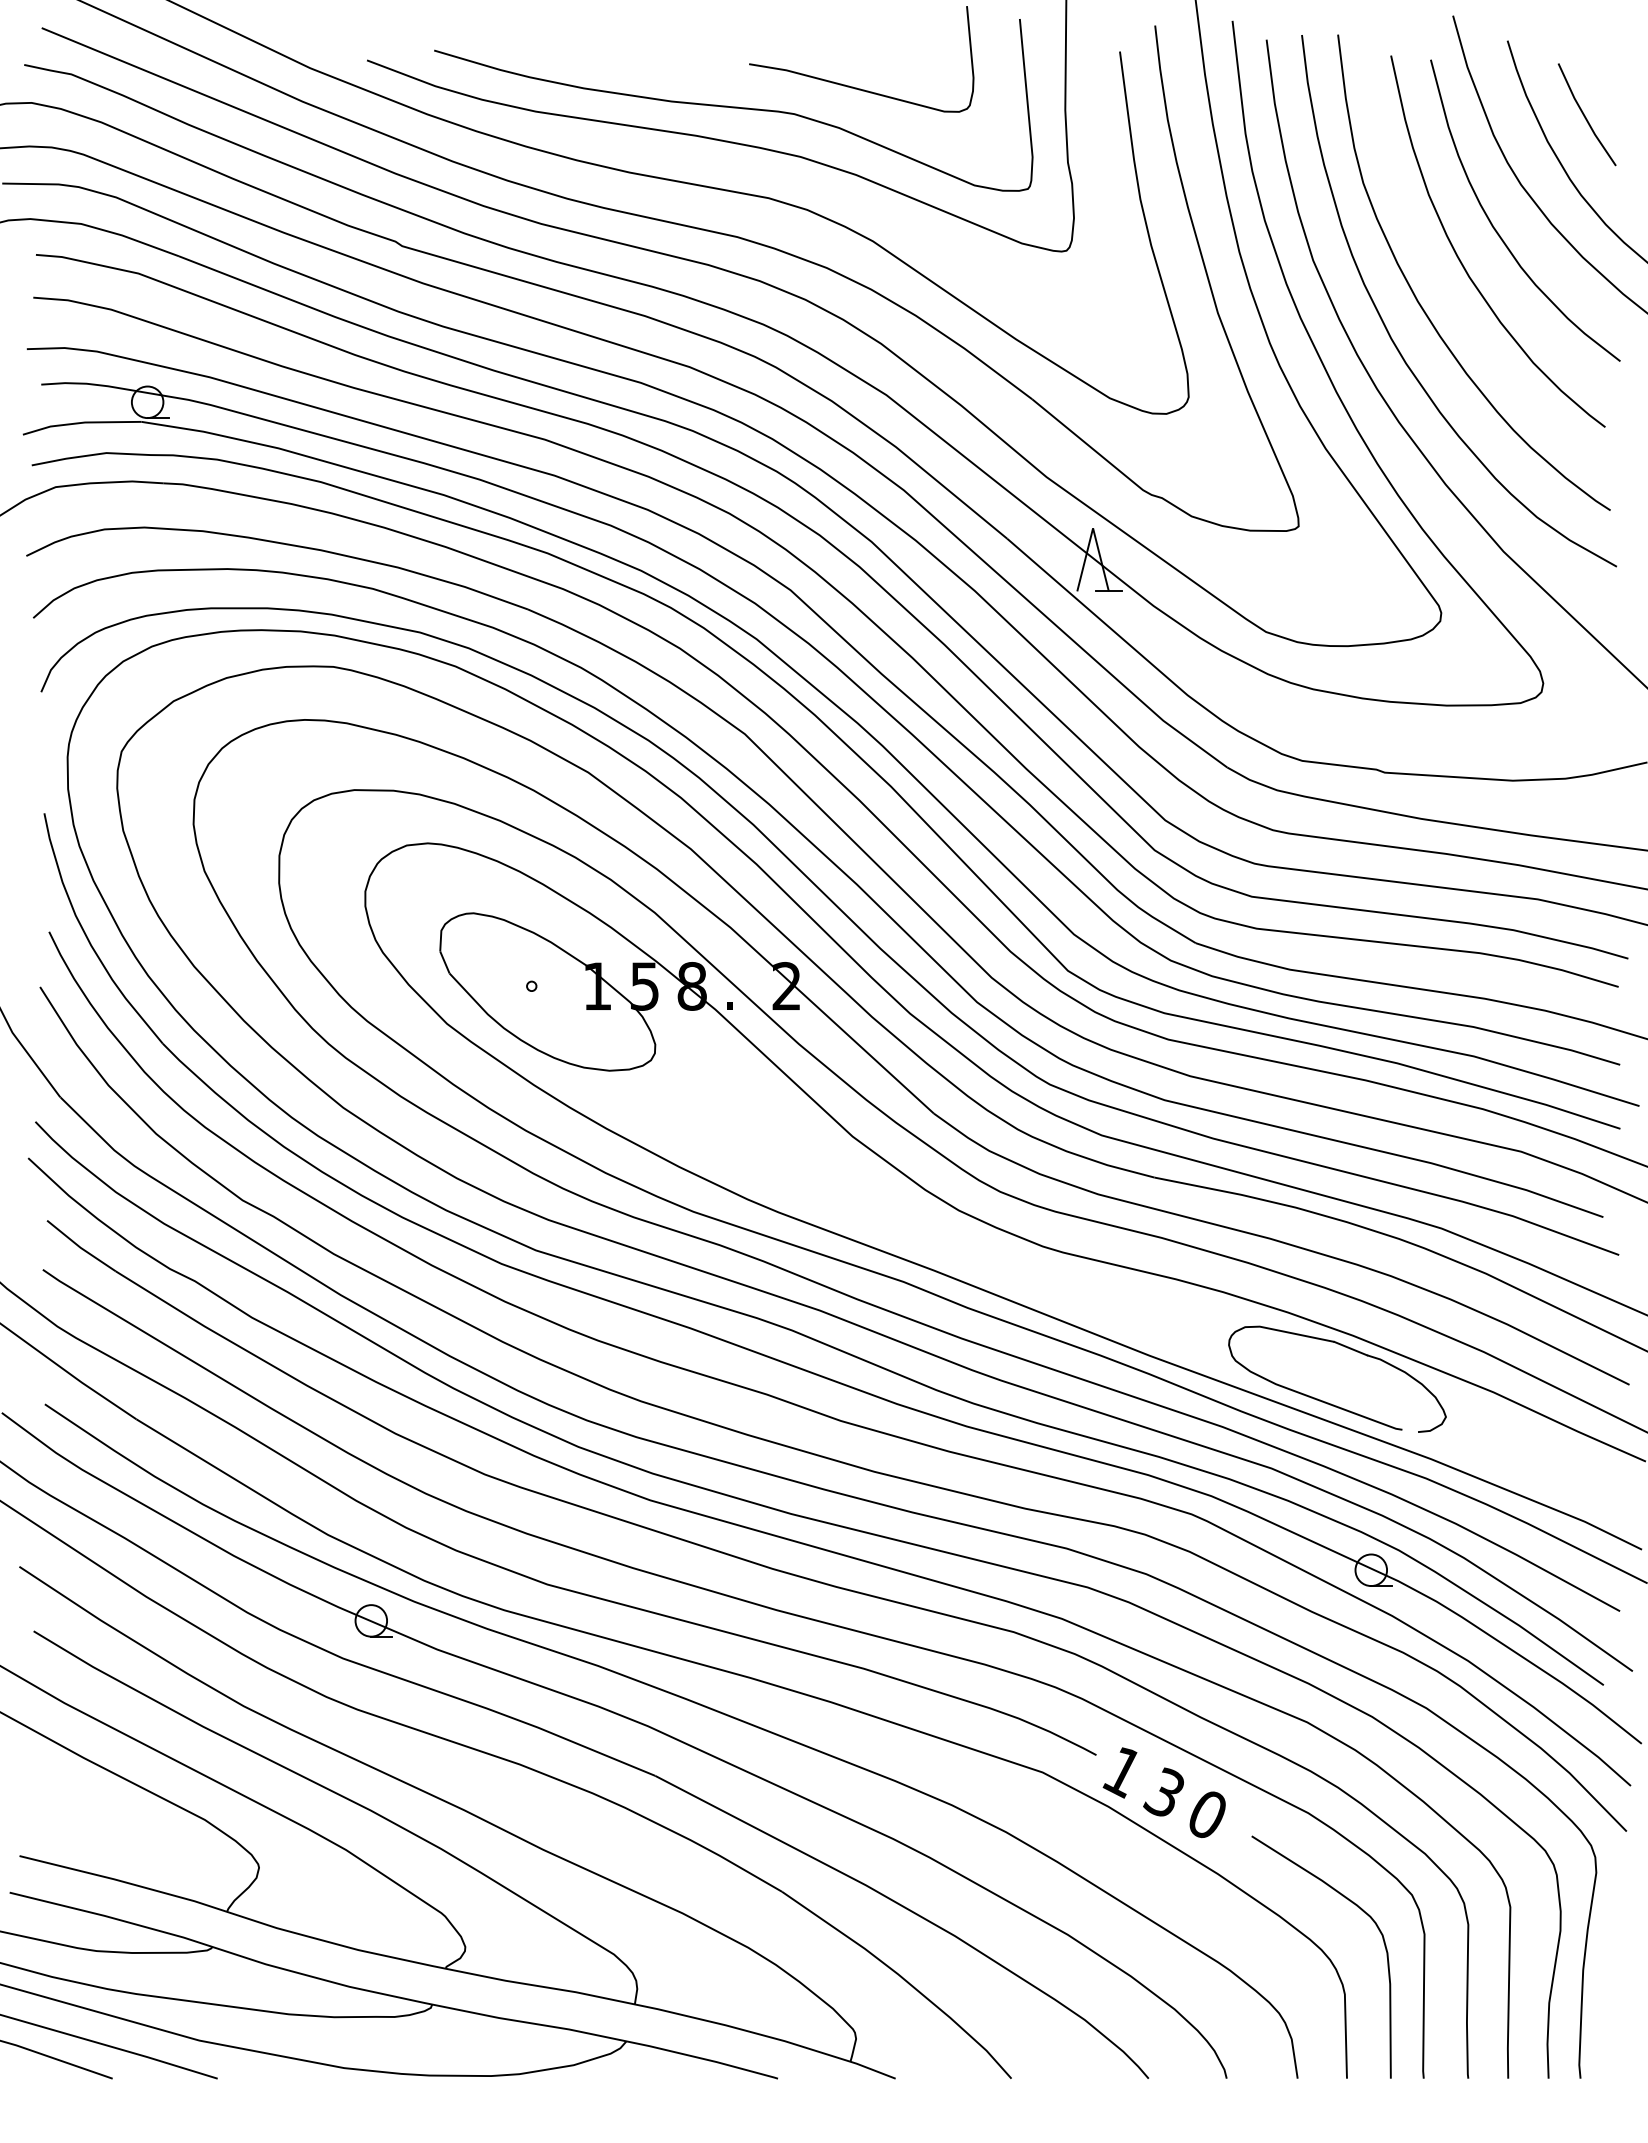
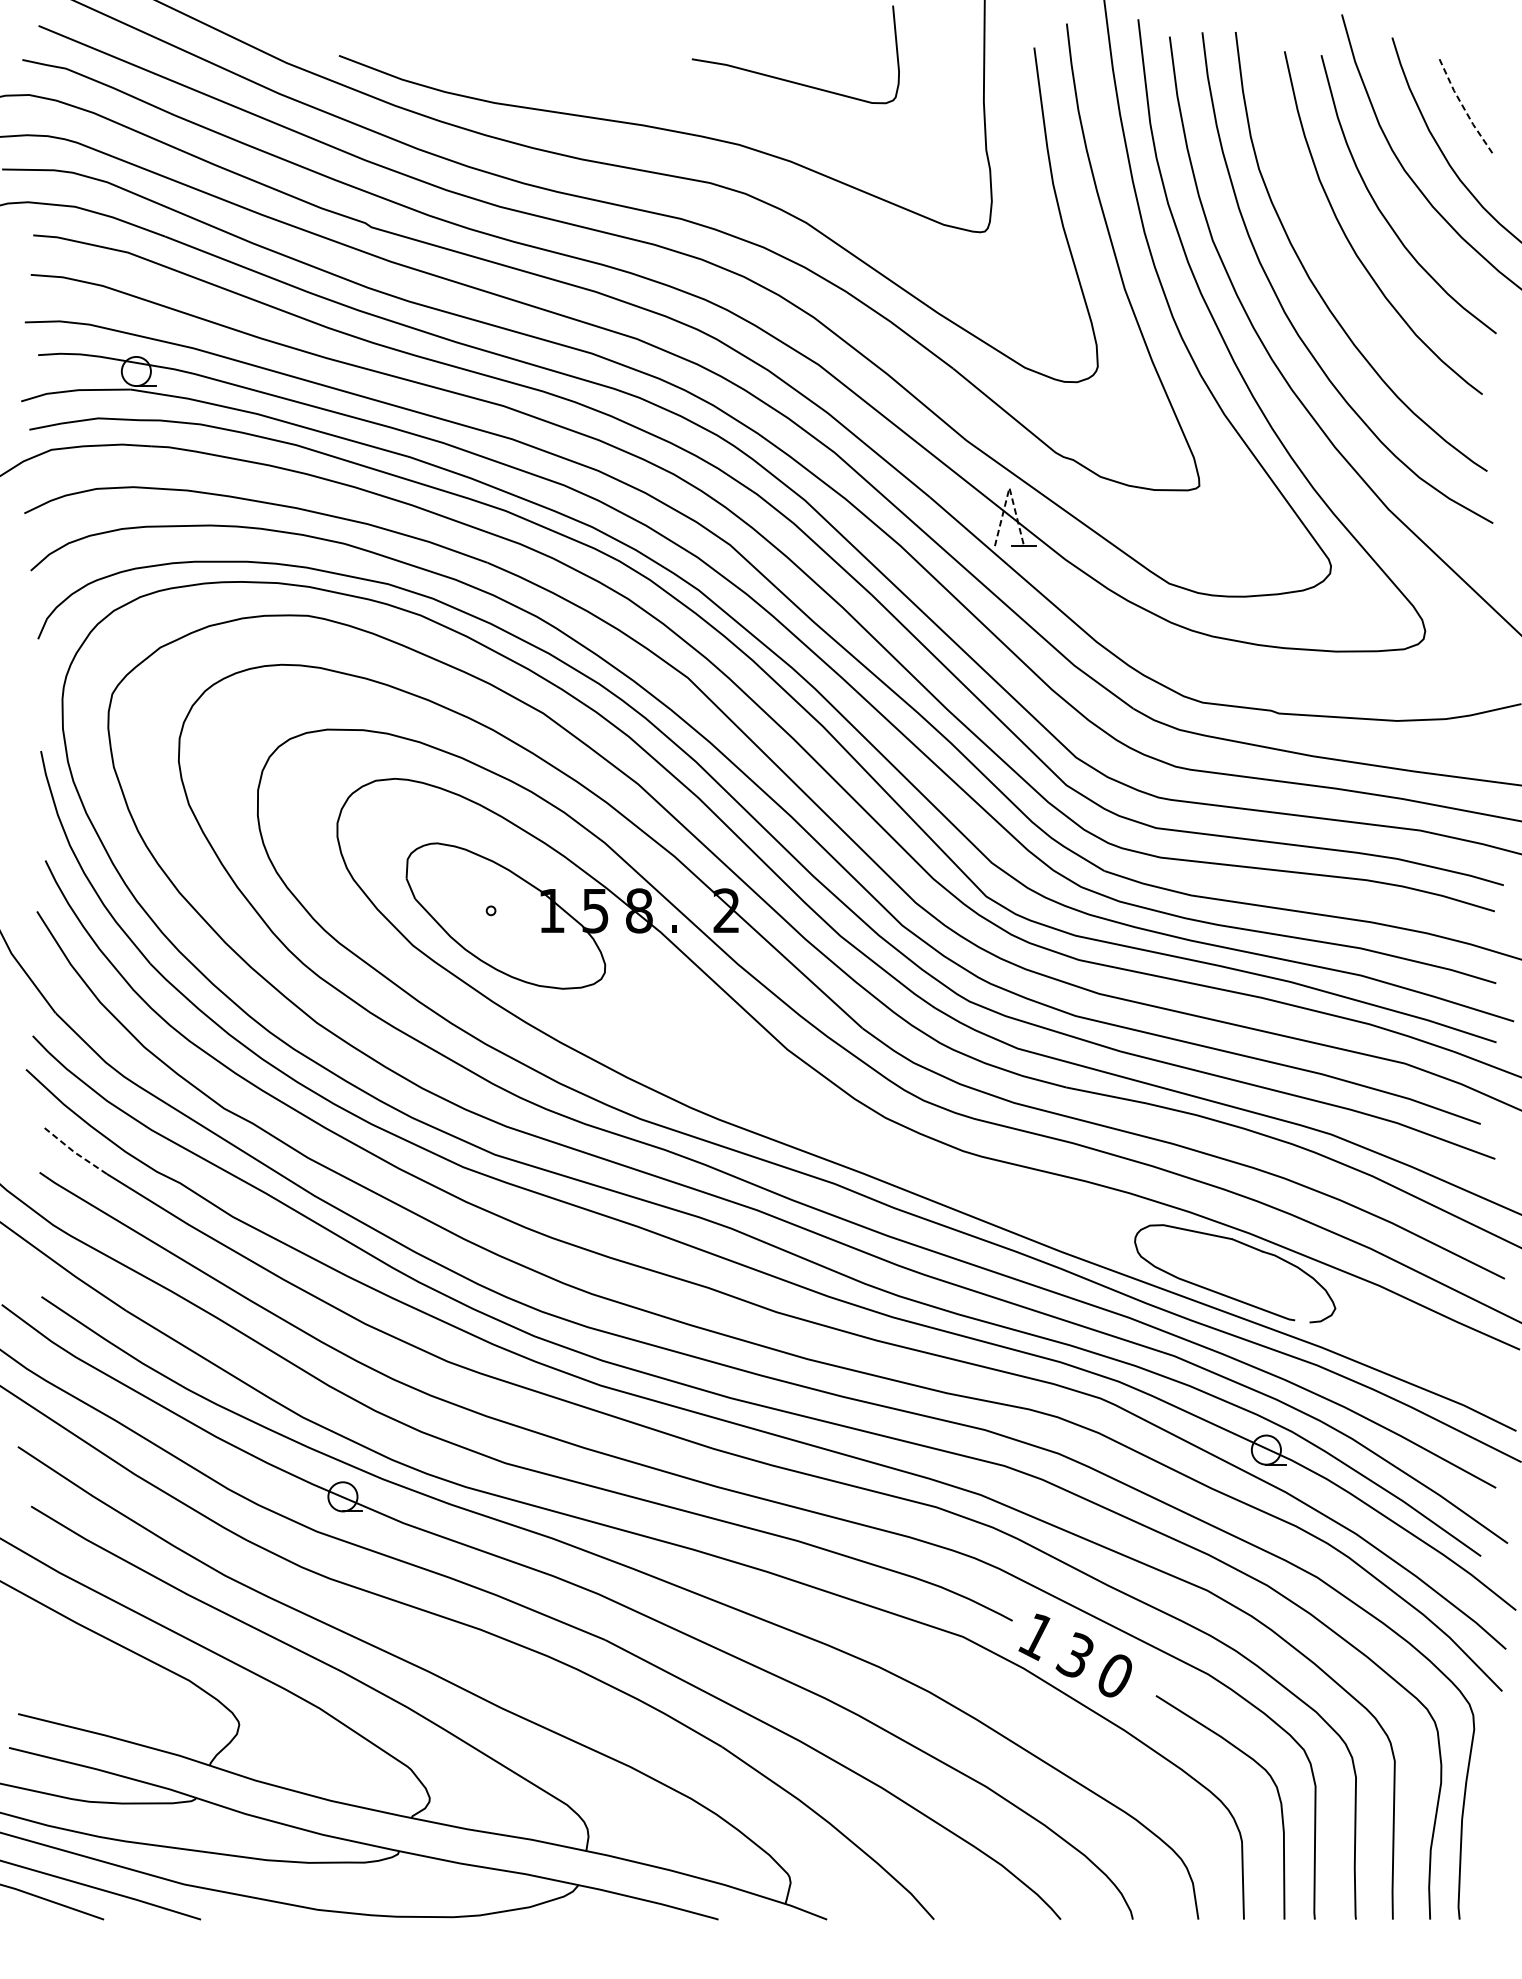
curve: (733, 106) -> (677, 98), removed
line: (1584, 115) -> (1463, 106), solid -> dashed
line: (1093, 528) -> (1009, 488), solid -> dashed
line: (80, 1247) -> (74, 1152), solid -> dashed

